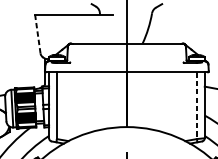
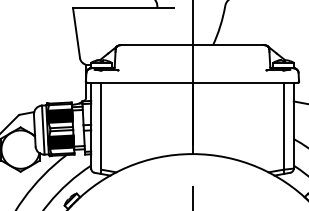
line: (37, 33) -> (76, 32), dashed -> solid
line: (196, 105) -> (283, 126), dashed -> solid

